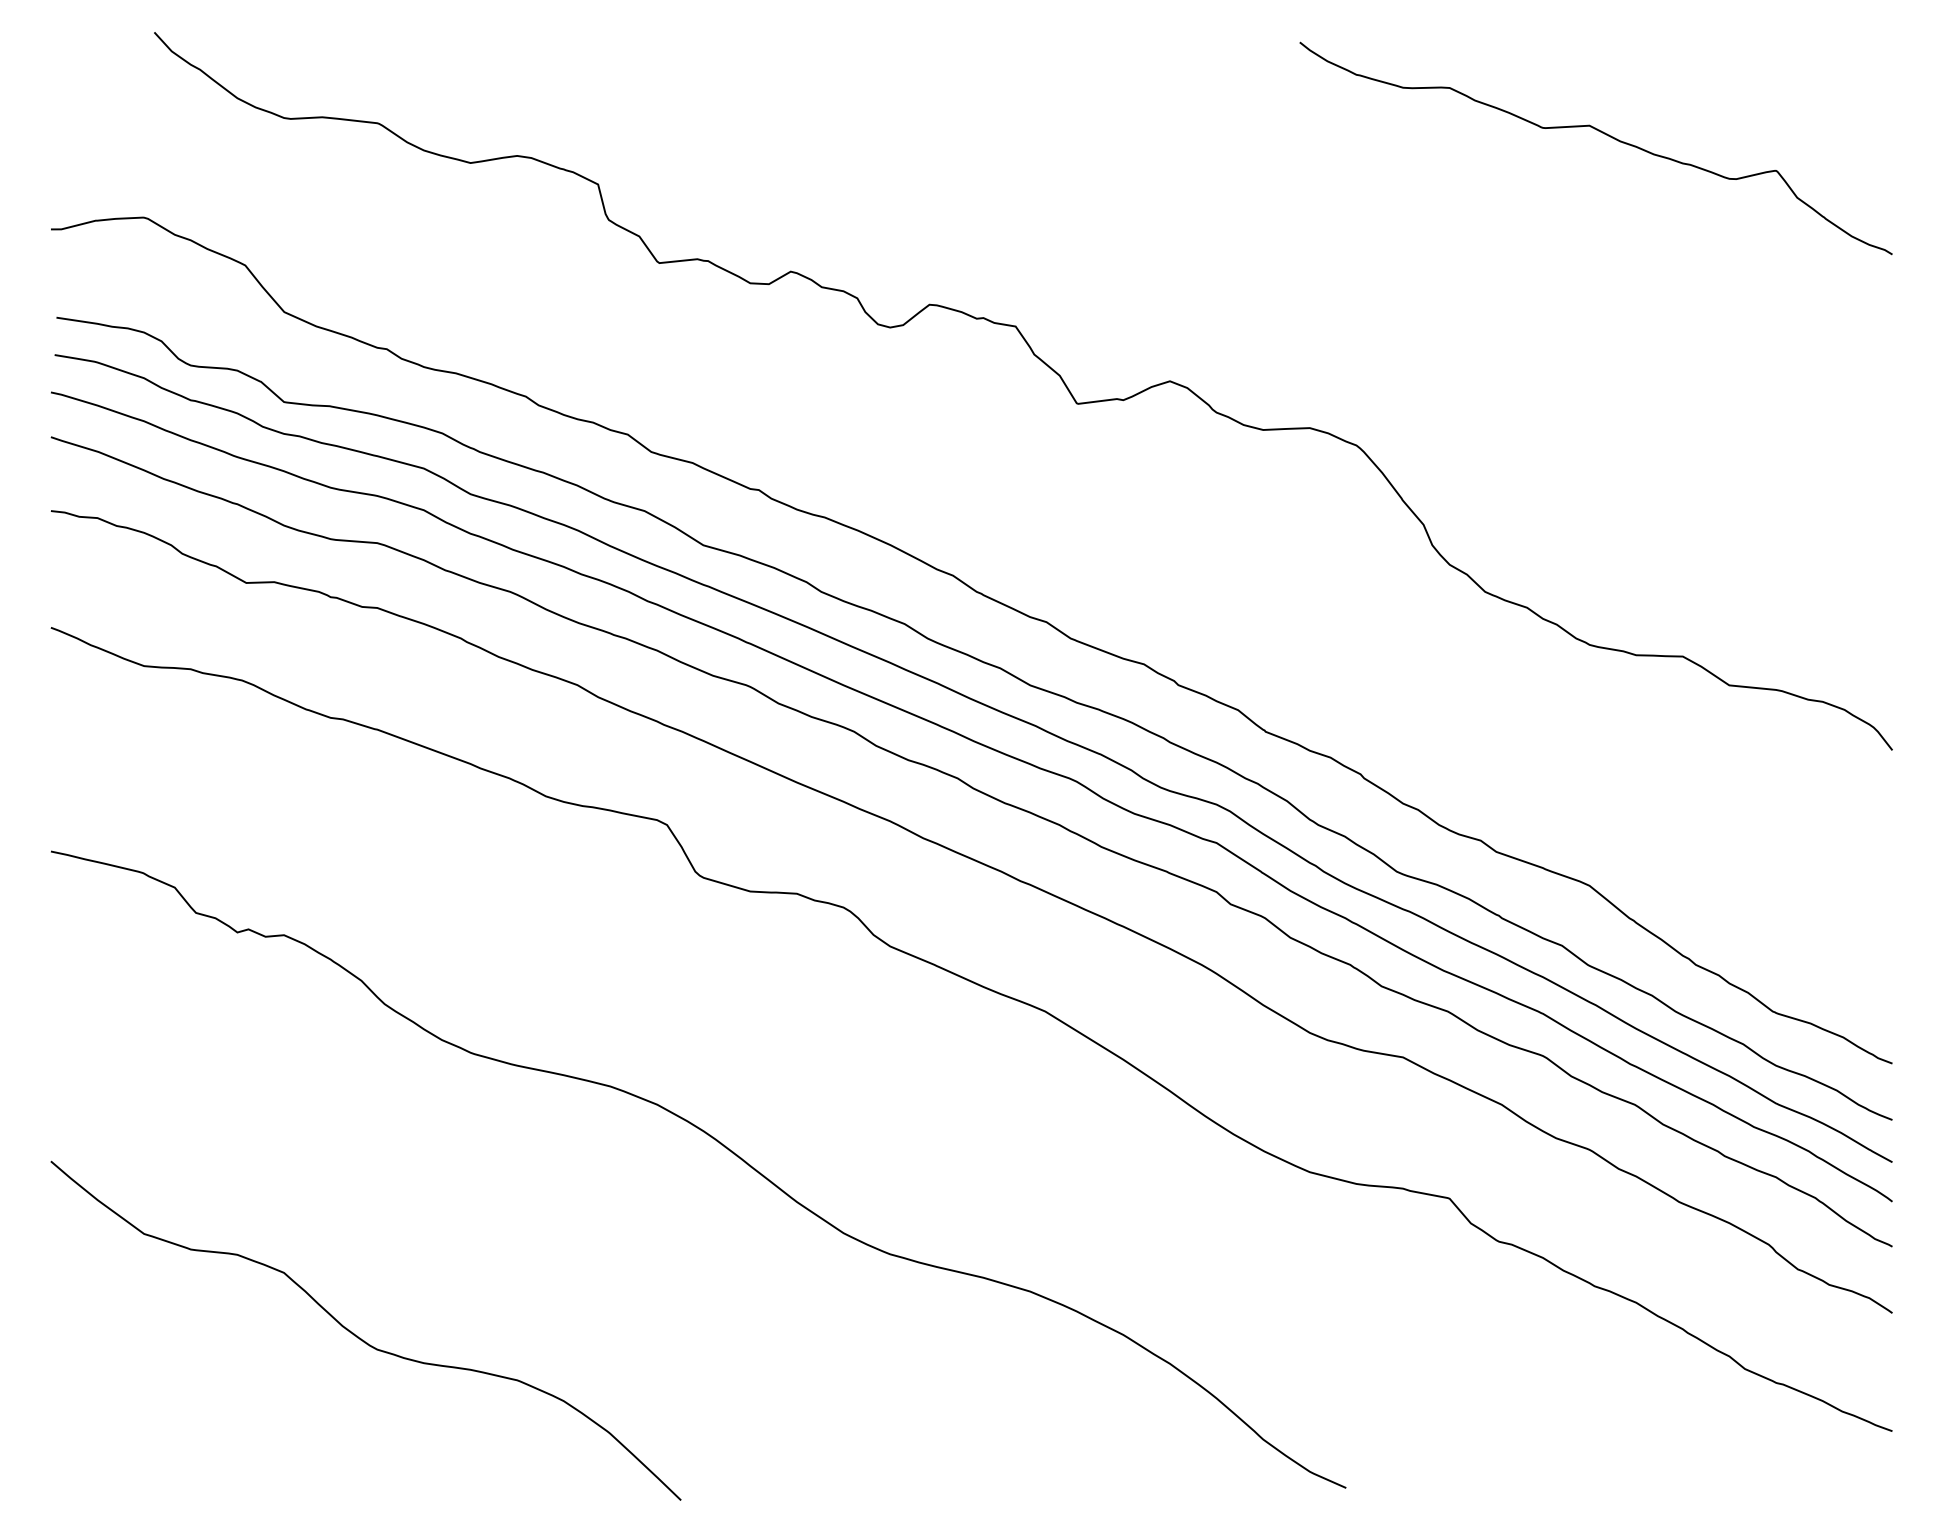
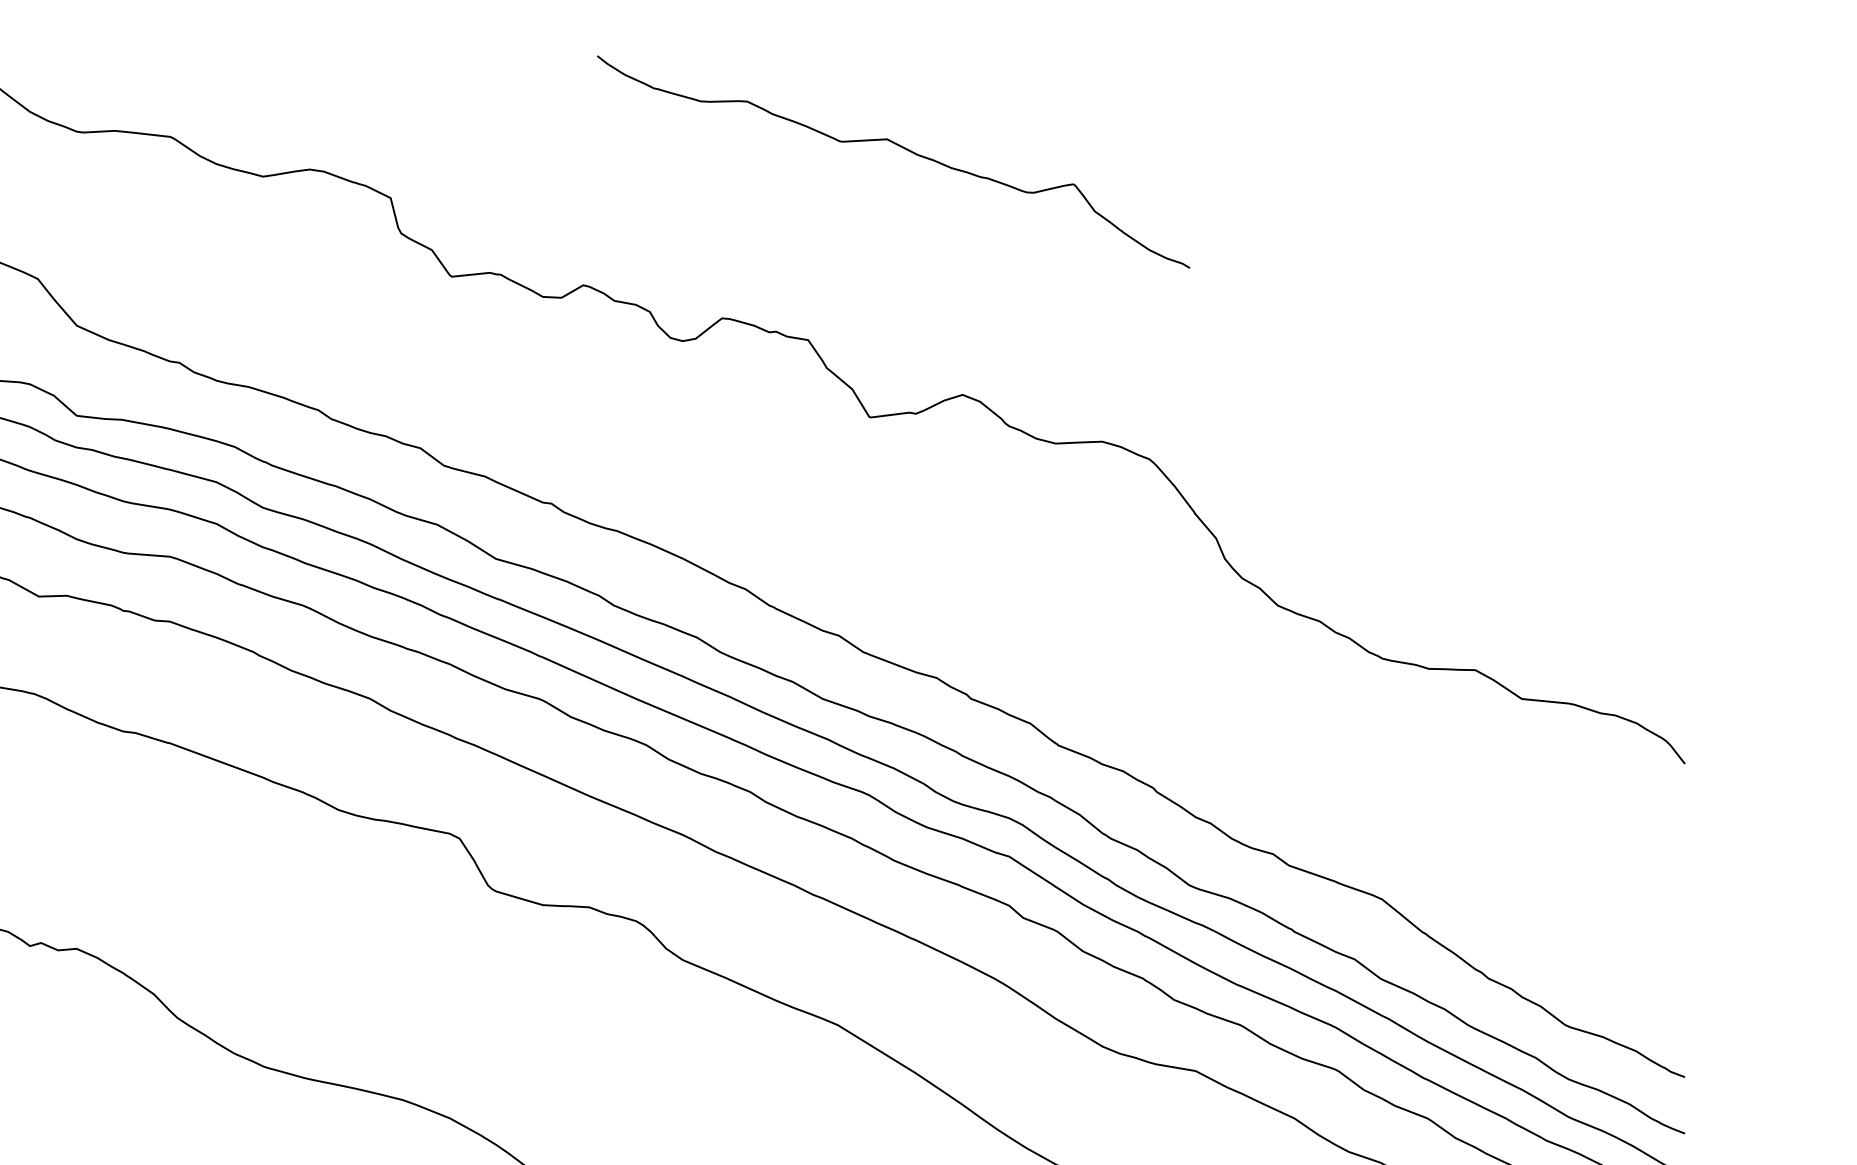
curve: (1602, 133) -> (900, 147), moved

